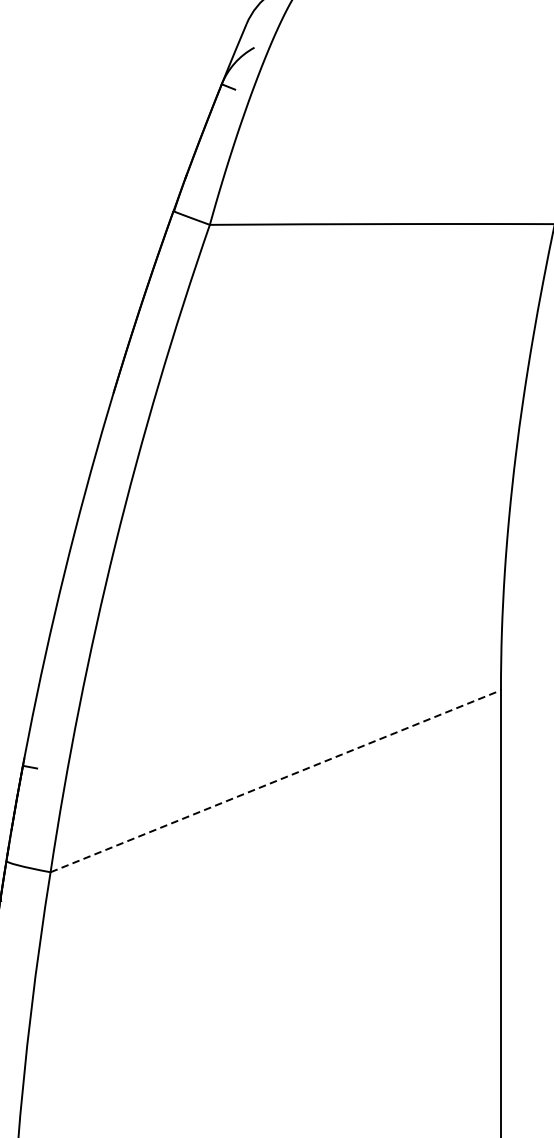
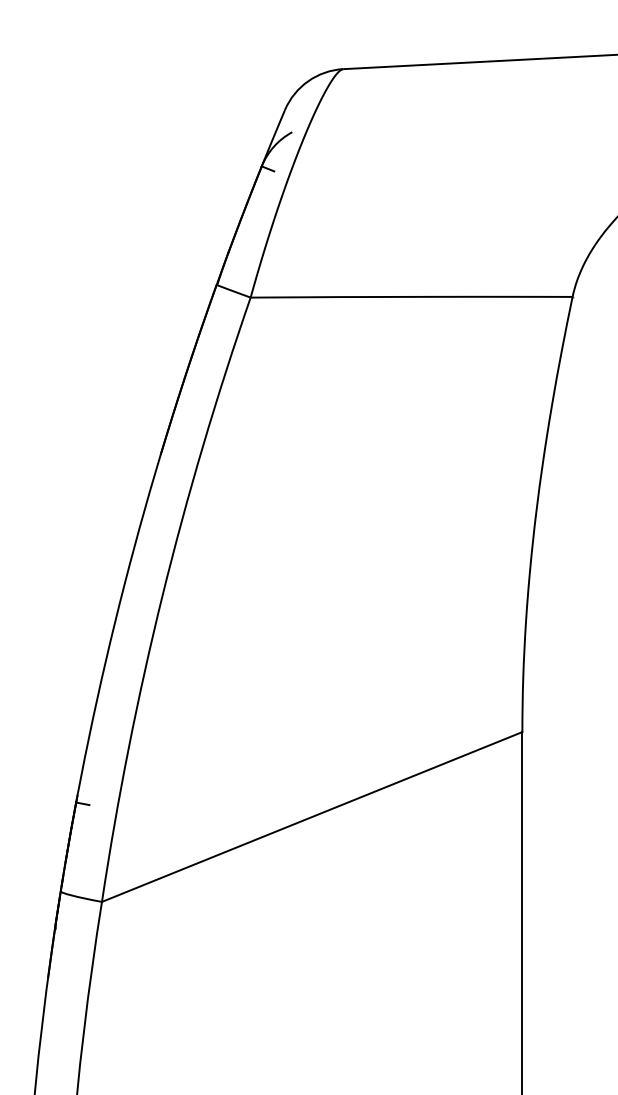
line: (276, 781) -> (312, 817), dashed -> solid

